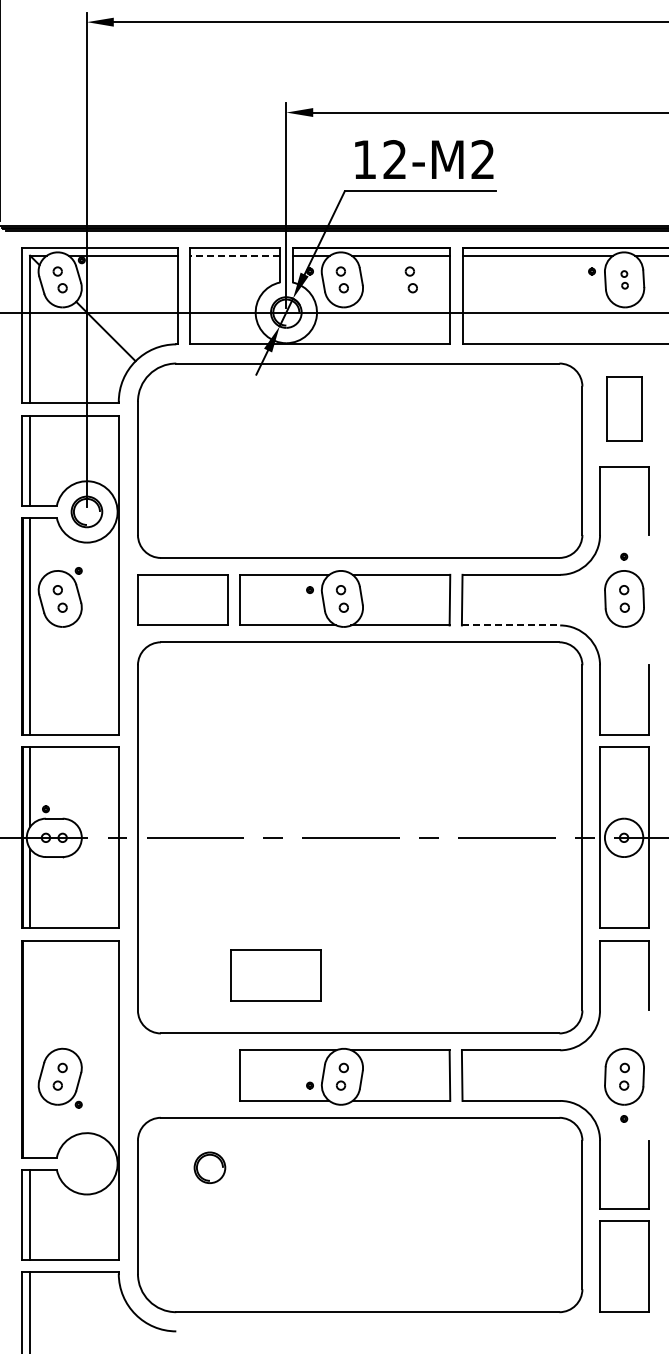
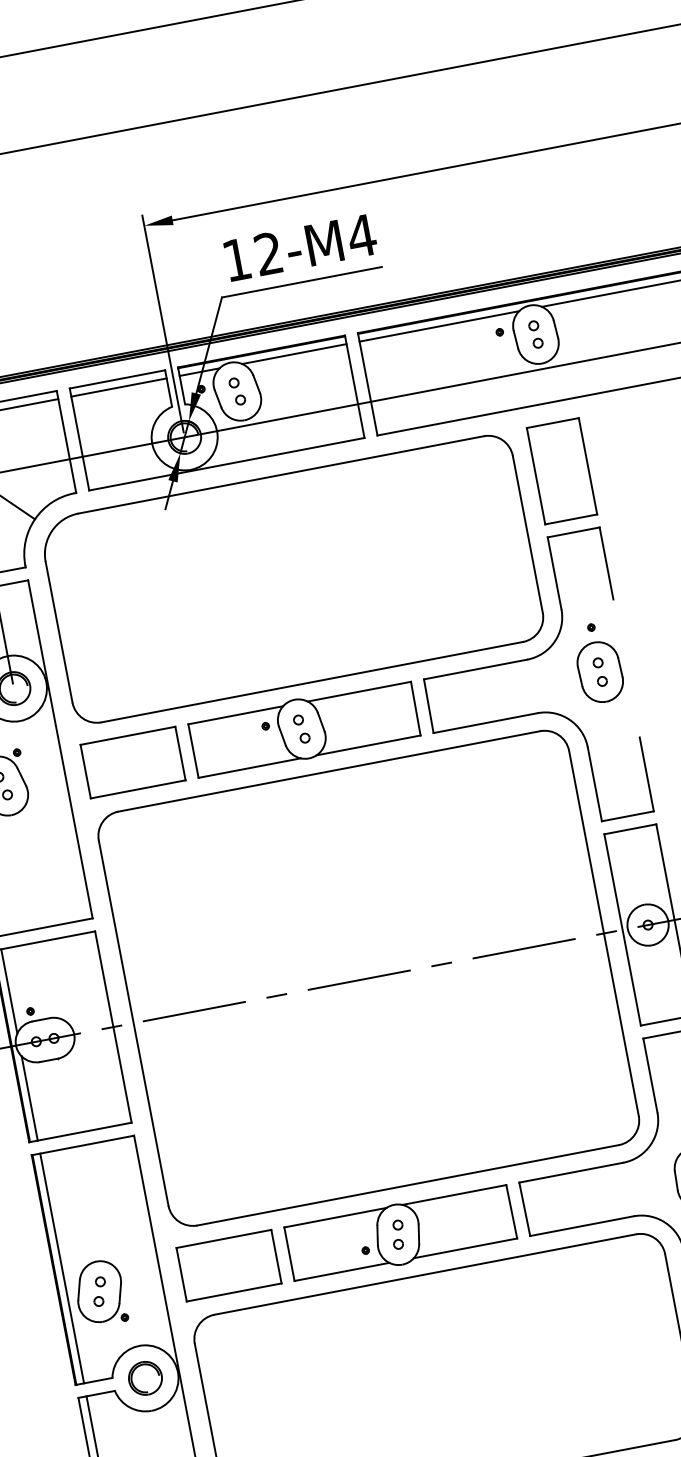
text: (482, 159) -> (361, 235), 12-M2 -> 12-M4
line: (234, 255) -> (118, 387), dashed -> solid
part: (410, 279) -> (309, 377), removed
part: (624, 279) -> (535, 334), size x1.43
part: (624, 409) -> (562, 471), size x1.43
line: (511, 625) -> (486, 723), dashed -> solid
part: (275, 975) -> (228, 1265), moved
line: (30, 1048) -> (62, 1267), added
part: (209, 1167) -> (144, 1378), moved

